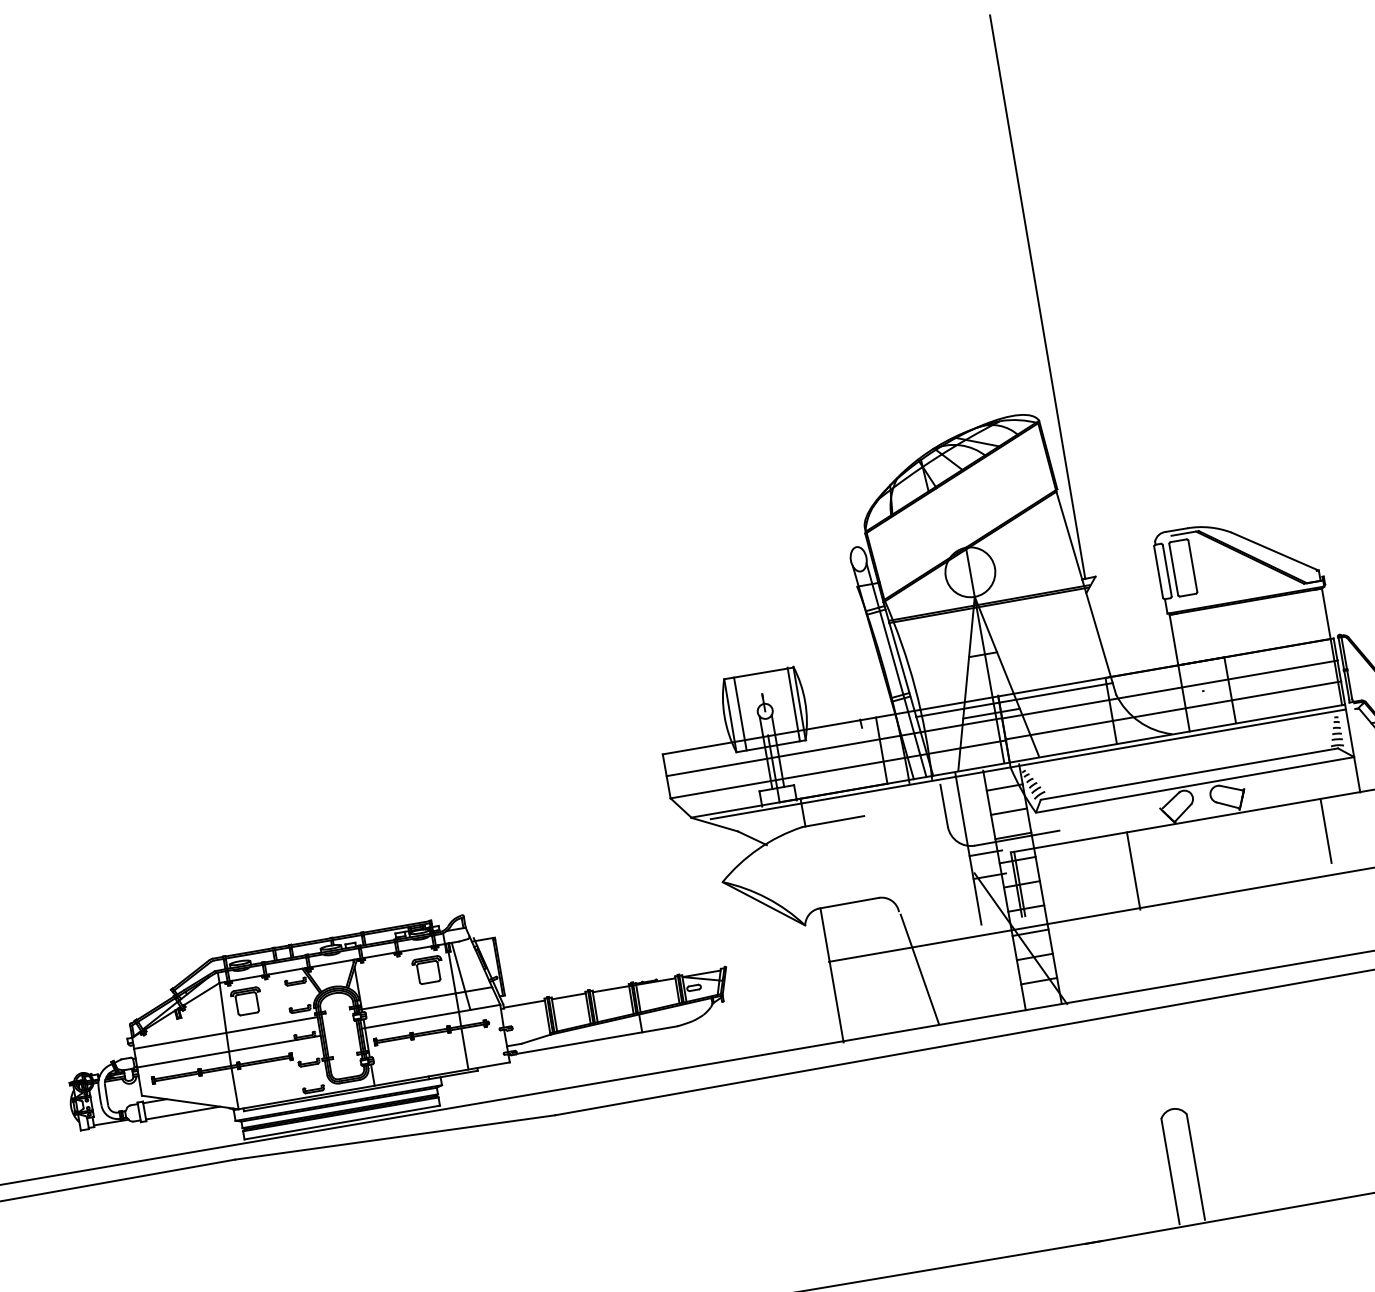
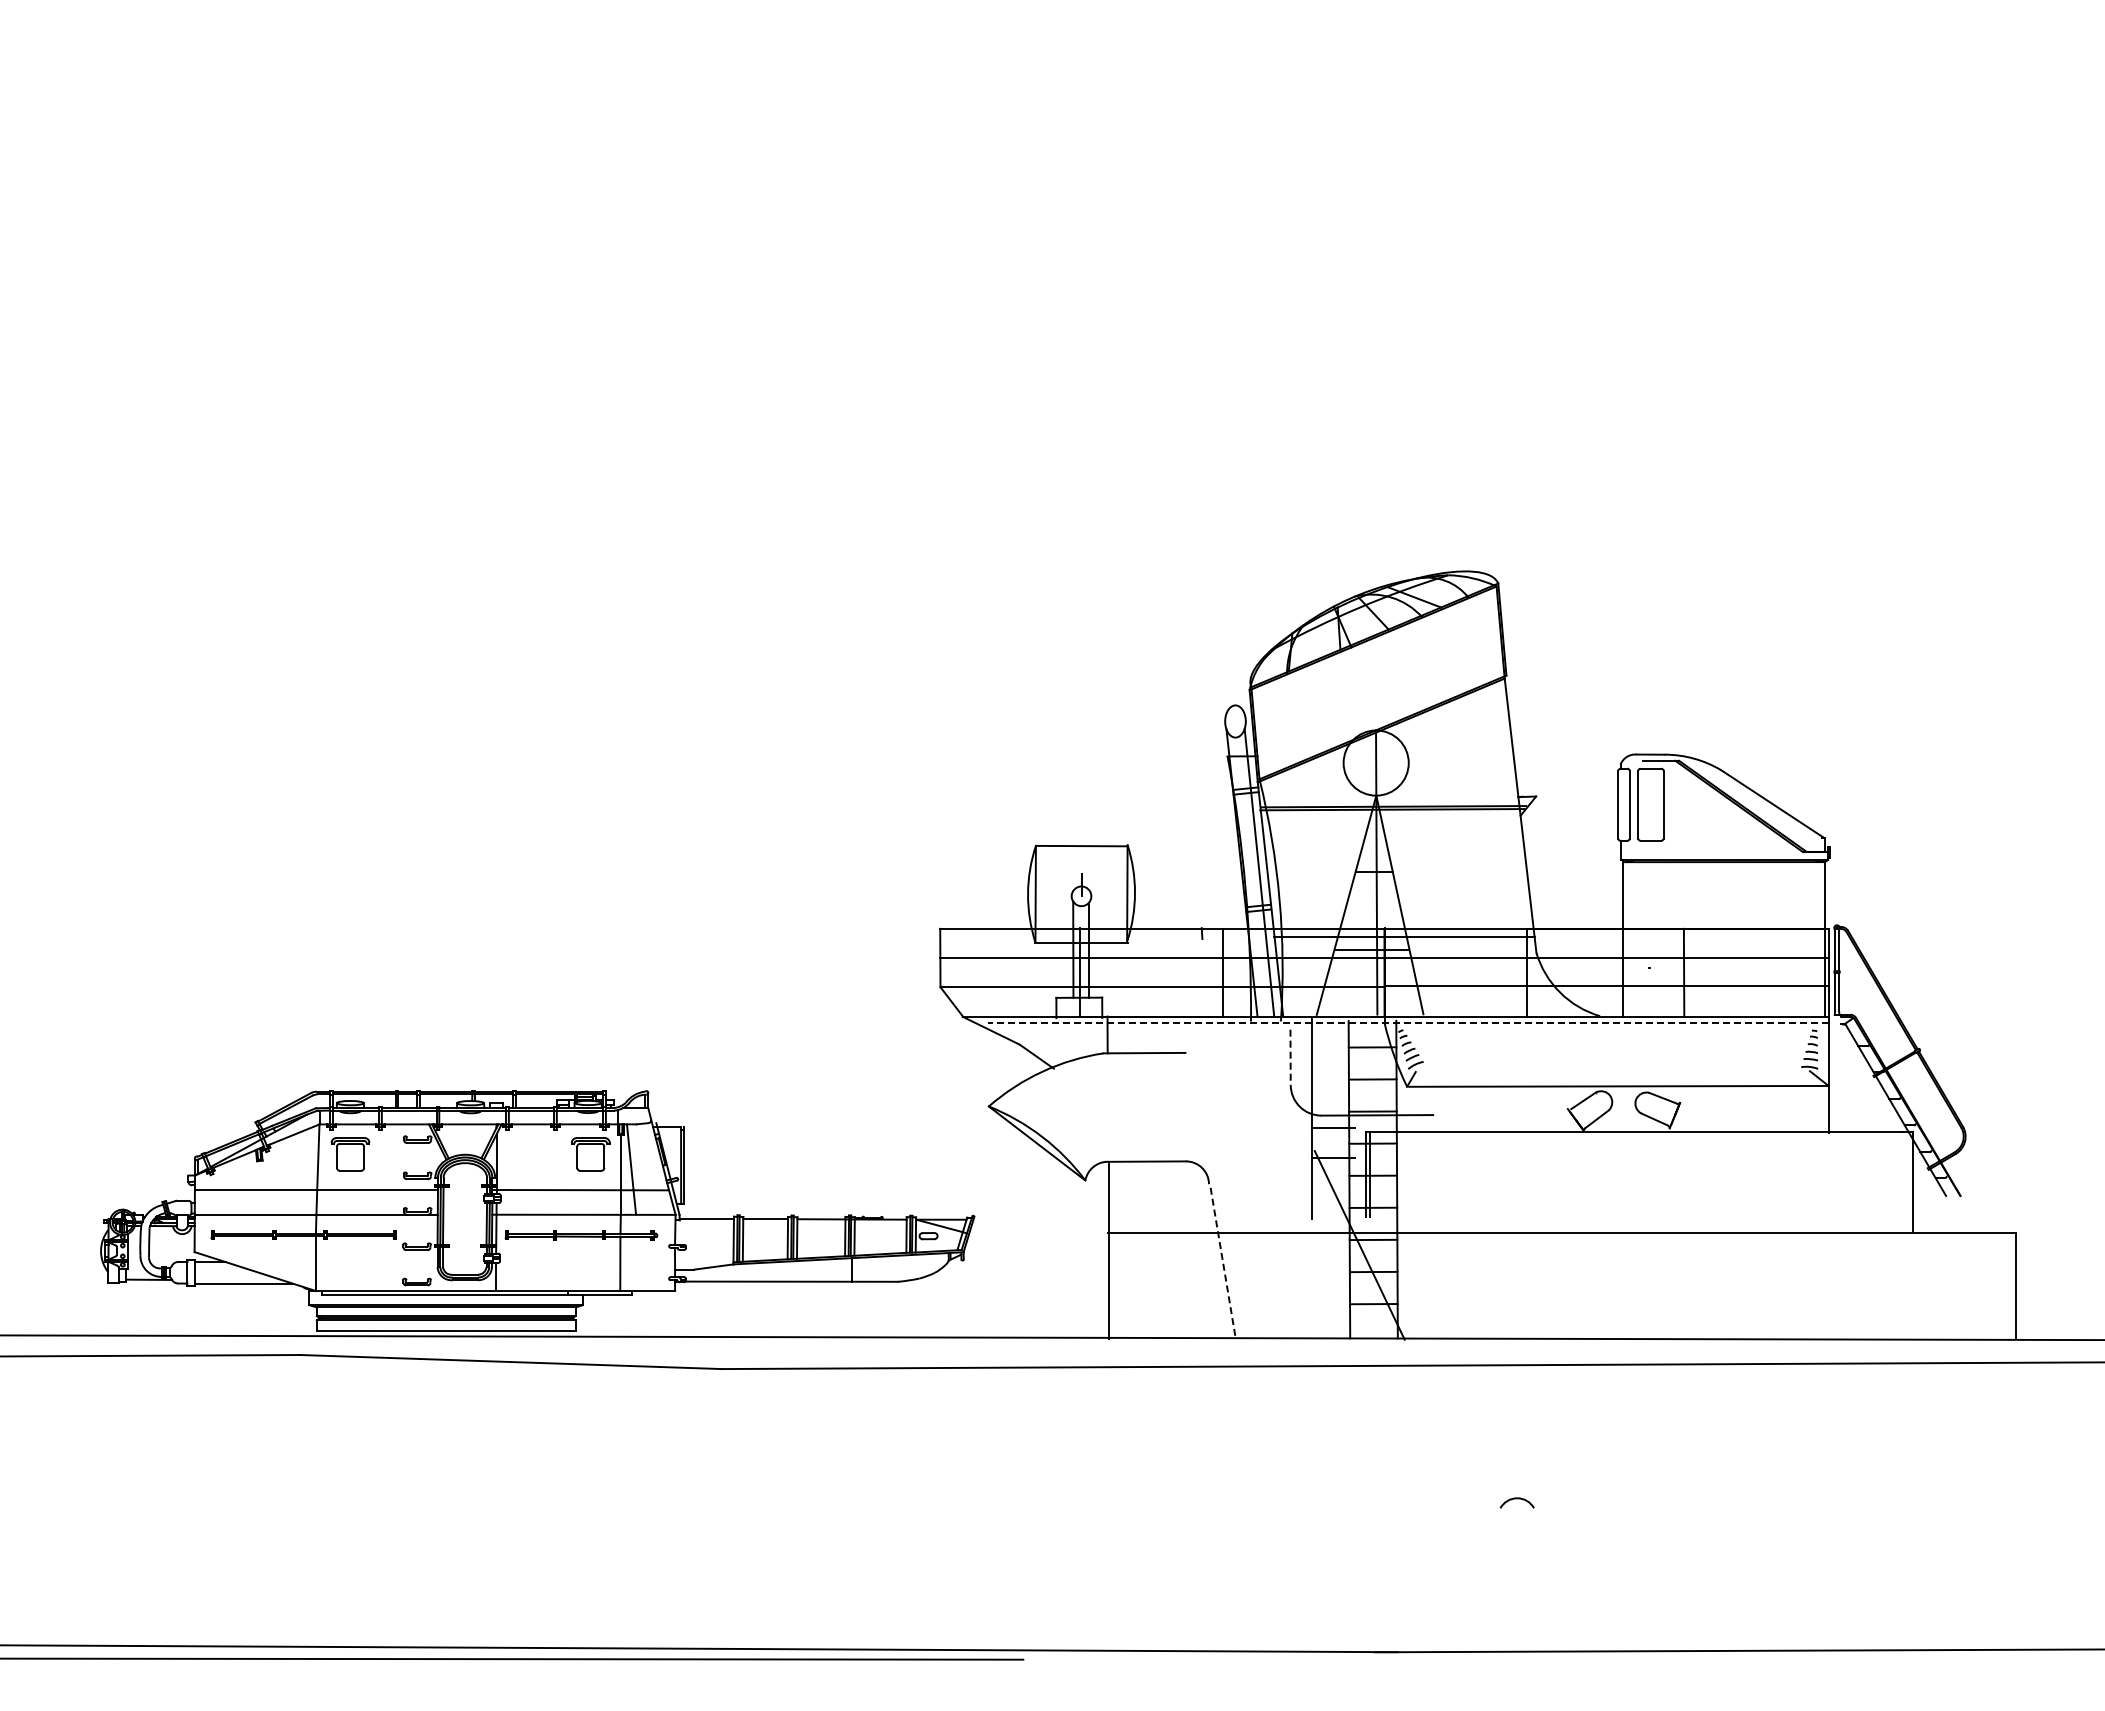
line: (1037, 296) -> (1523, 423), removed
line: (793, 704) -> (1119, 893), removed
line: (739, 713) -> (1048, 893), removed
line: (1028, 764) -> (1408, 1022), solid -> dashed
line: (1189, 774) -> (1613, 1071), removed
line: (944, 805) -> (1290, 1057), solid -> dashed
line: (1326, 830) -> (1776, 1174), removed
line: (1133, 871) -> (1519, 1183), removed
line: (920, 969) -> (1223, 1262), solid -> dashed
line: (1196, 1166) -> (1534, 1577), removed
line: (1170, 1171) -> (1500, 1577), removed

